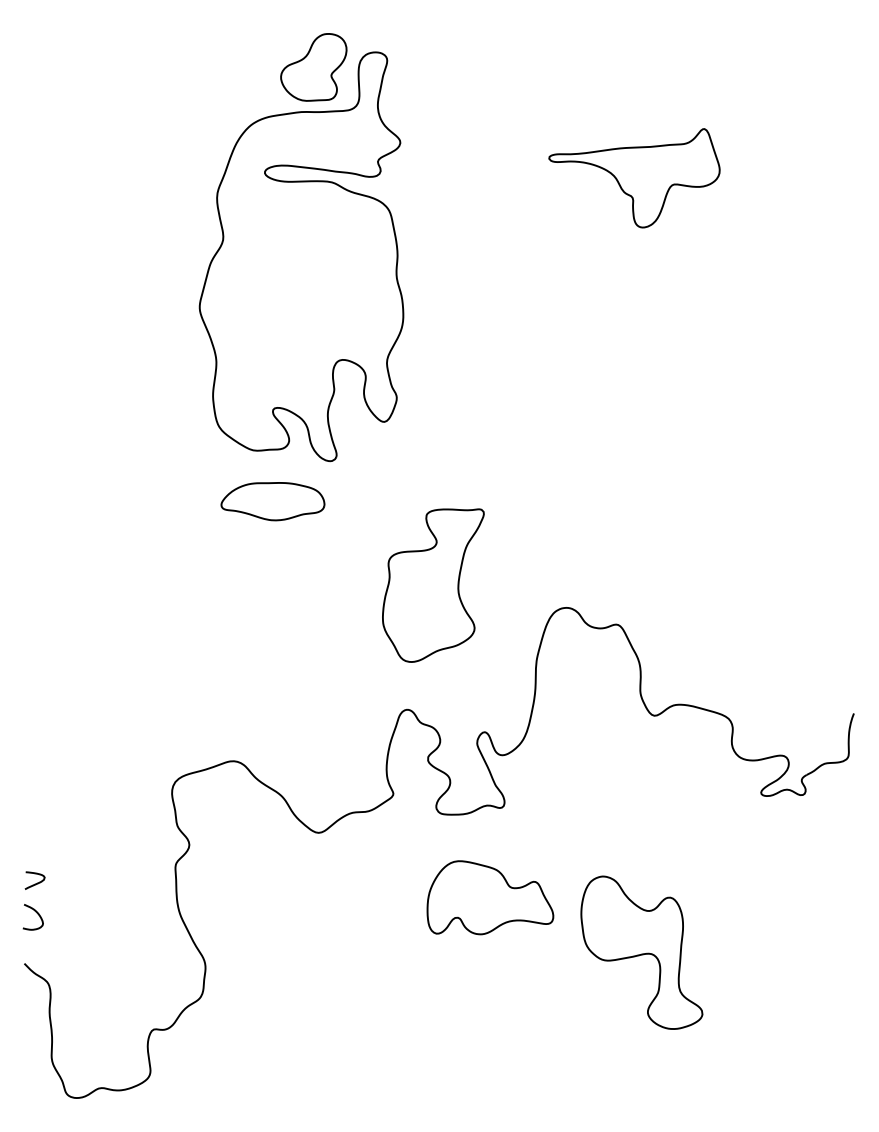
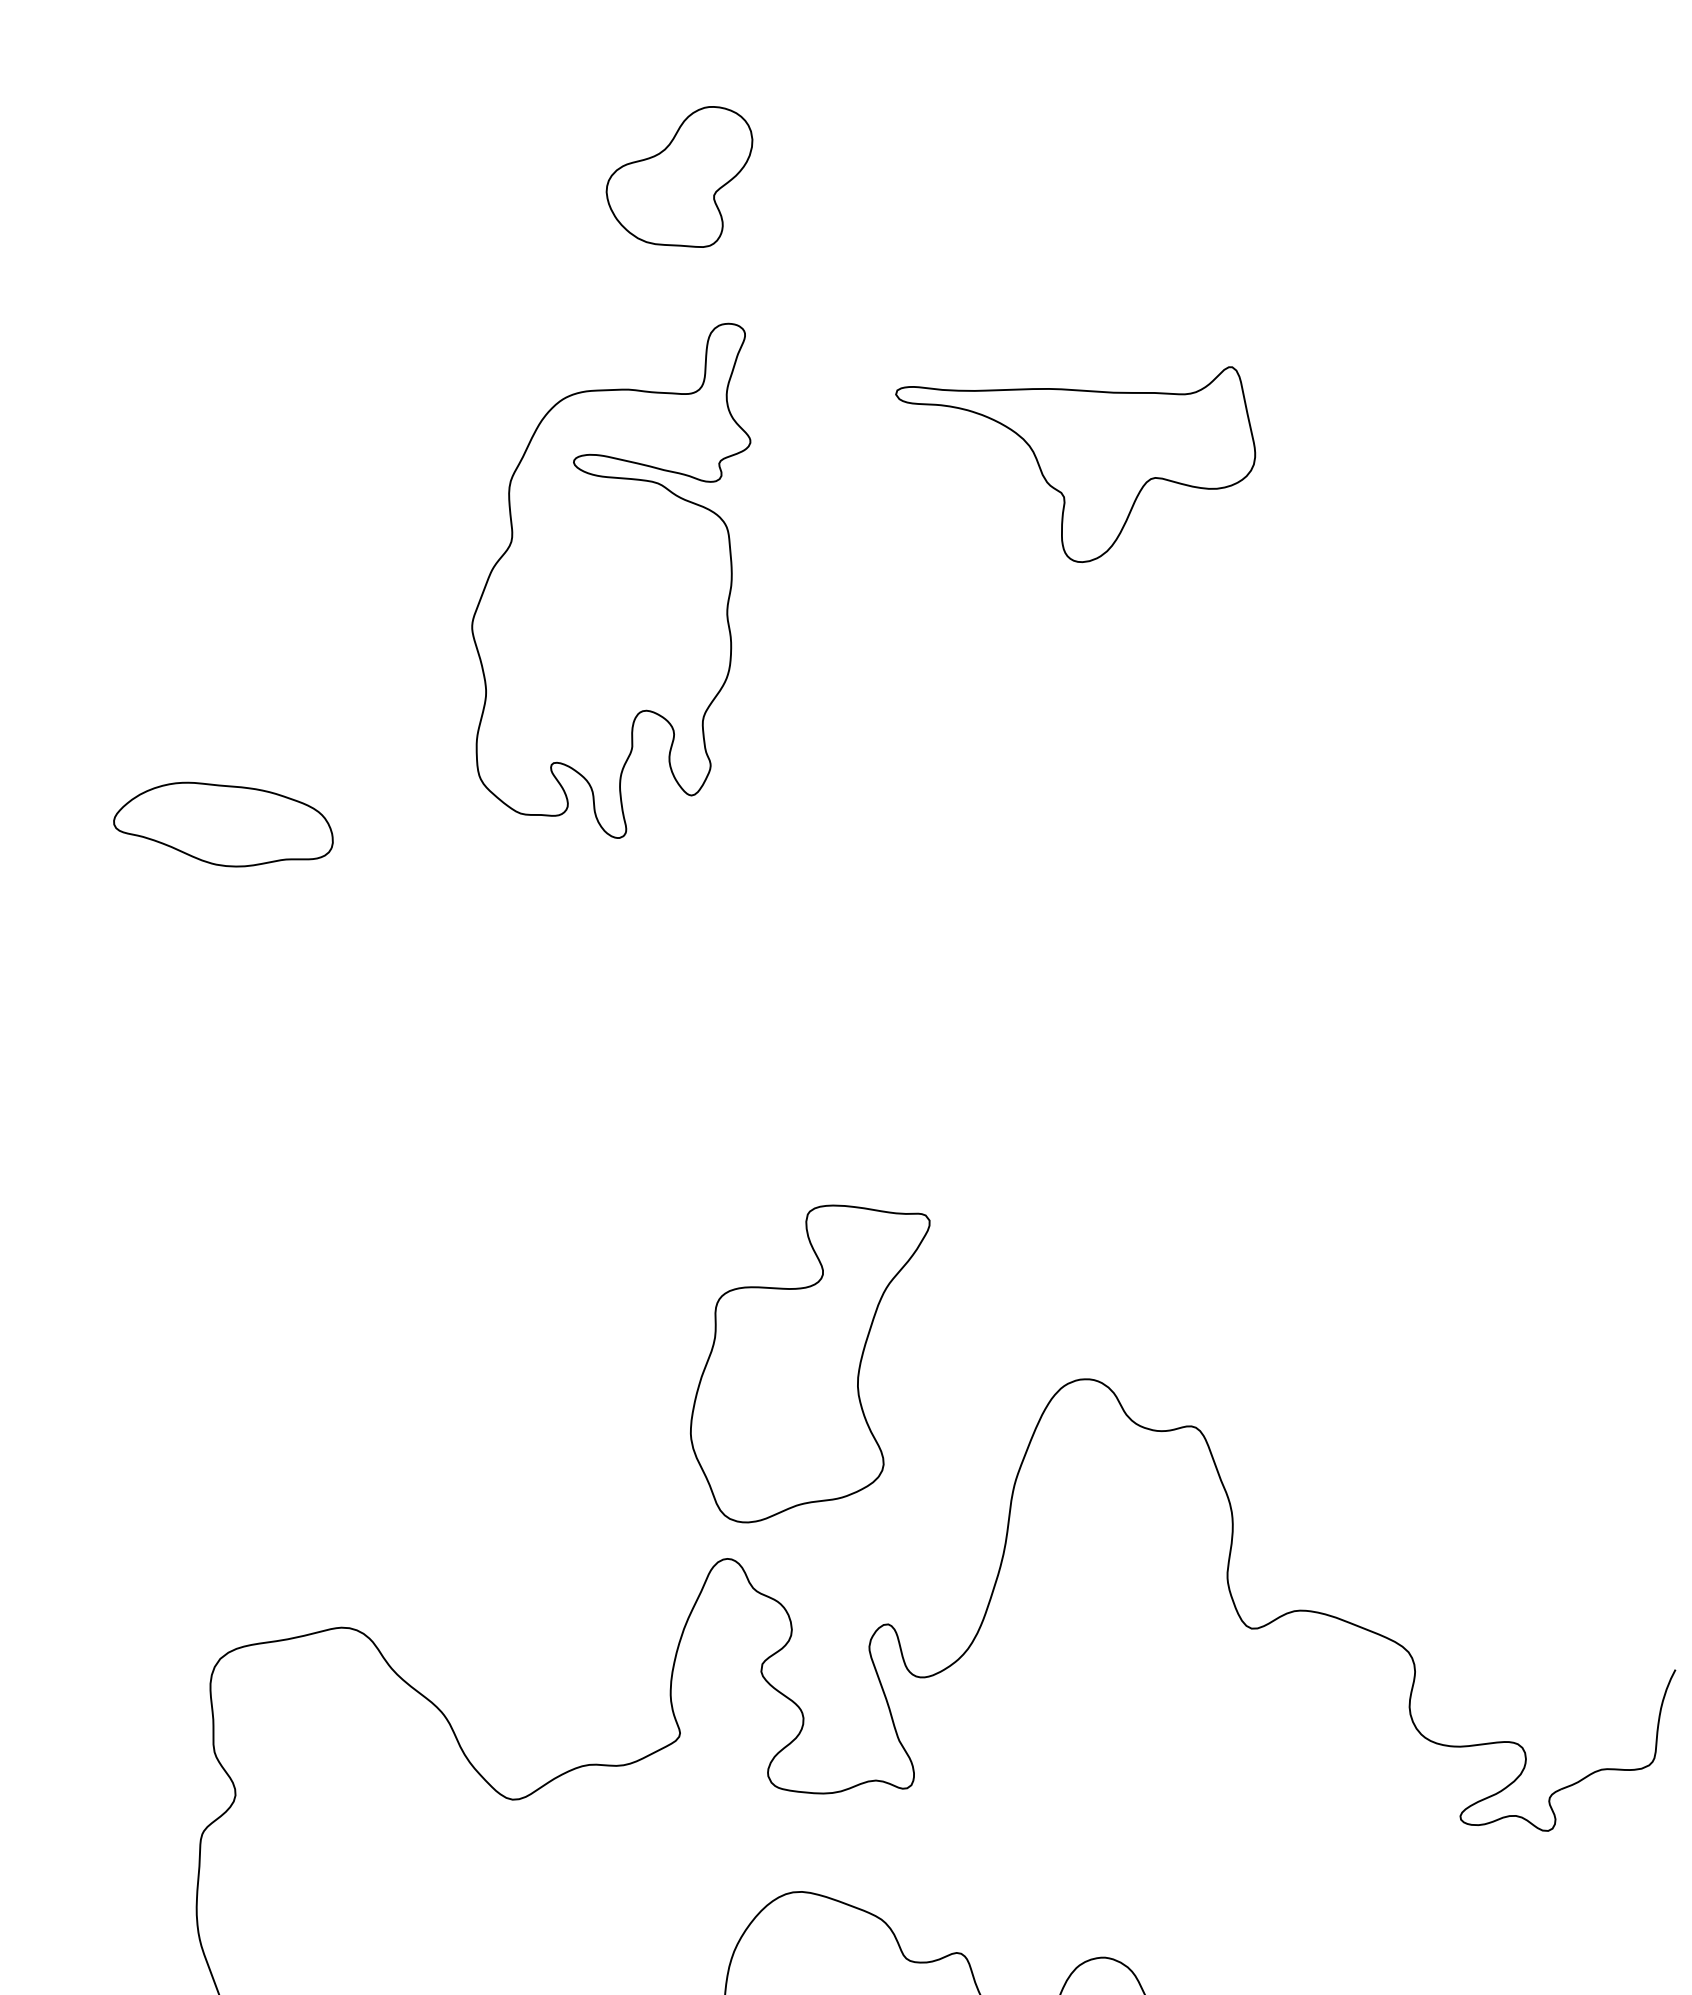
part: (634, 178) -> (1072, 455), moved
part: (301, 256) -> (608, 573), size x0.6
part: (272, 501) -> (223, 825), moved
part: (433, 585) -> (806, 1364), moved

